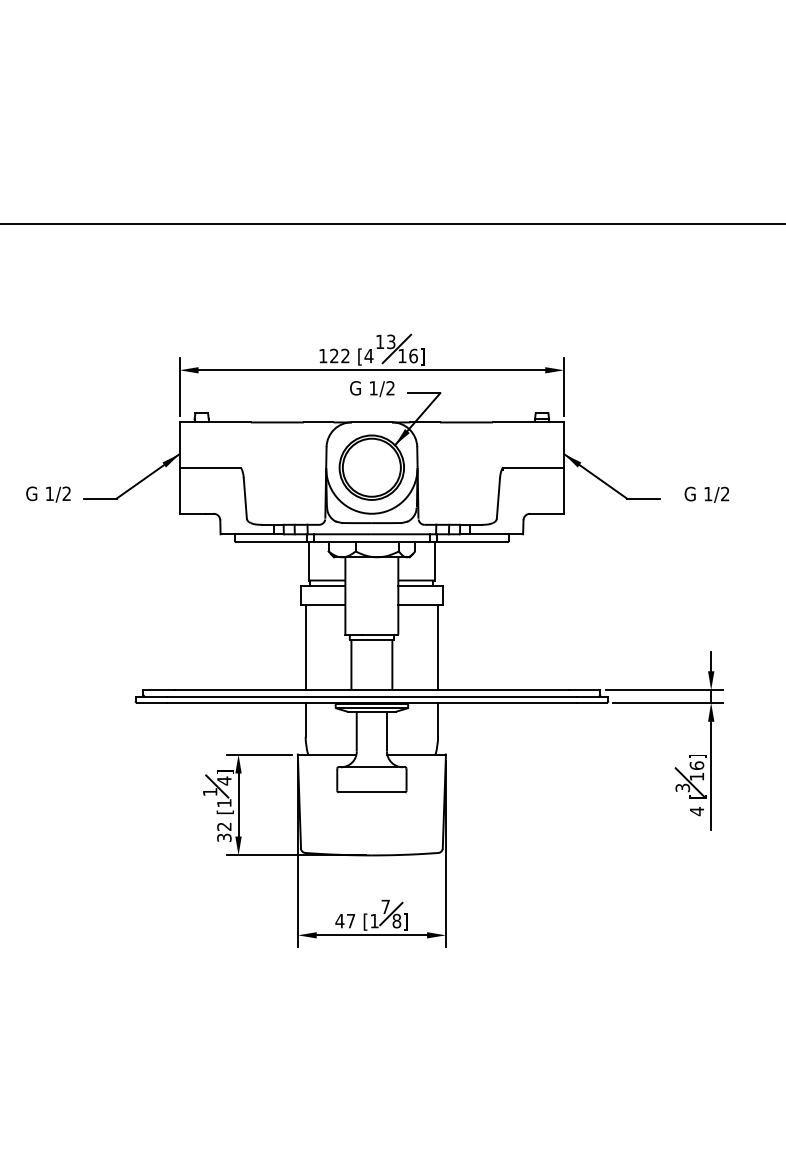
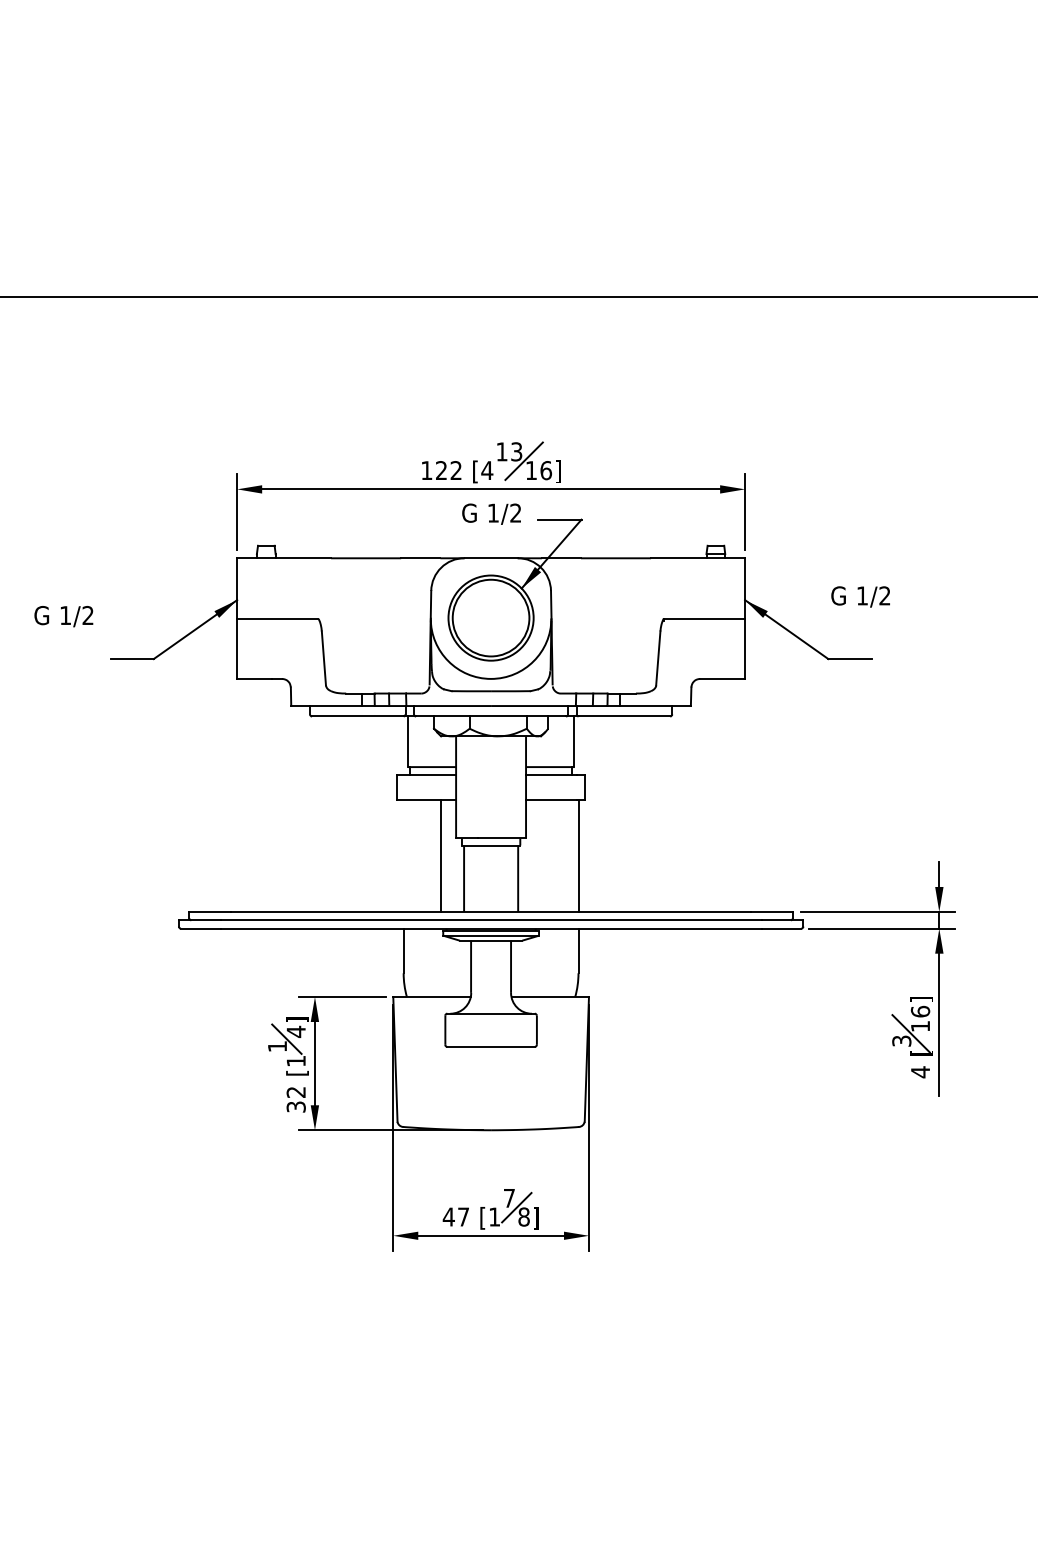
text: (48, 494) -> (63, 616), moved
text: (706, 494) -> (860, 596), moved
line: (305, 647) -> (440, 855), moved

